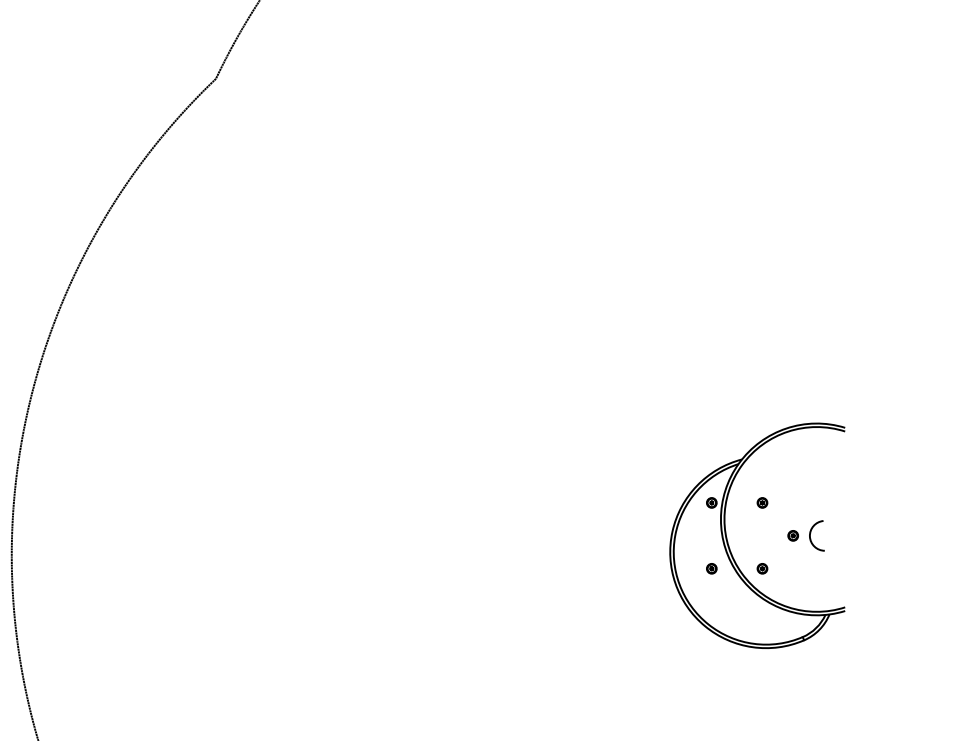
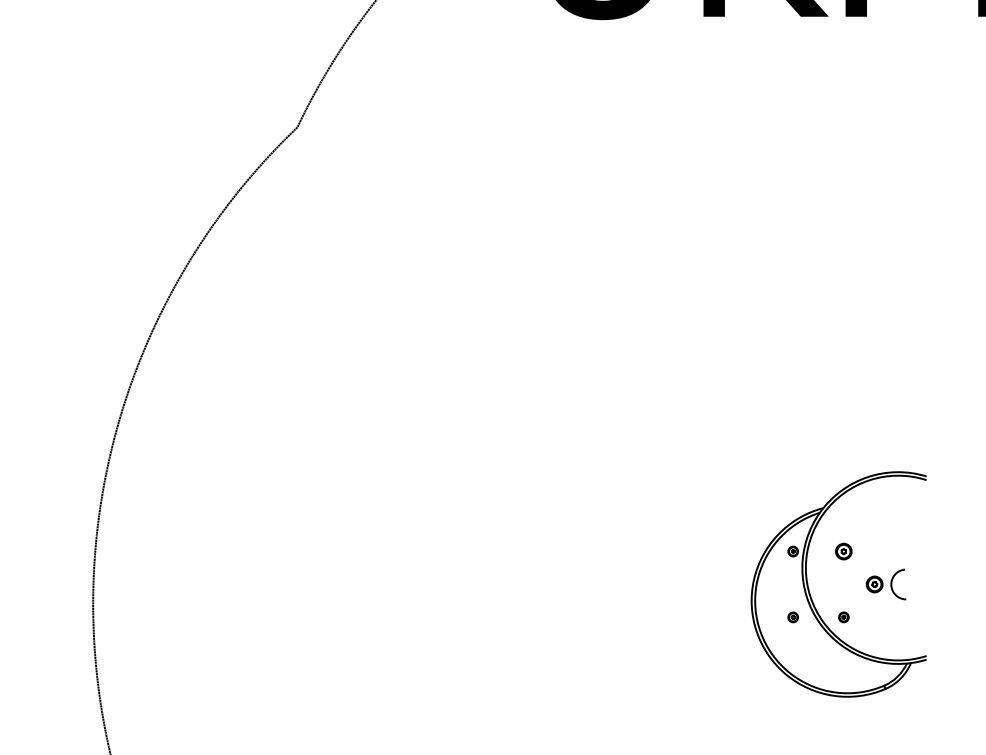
part: (762, 502) -> (843, 551), size x1.6
part: (793, 535) -> (874, 584), size x1.6

